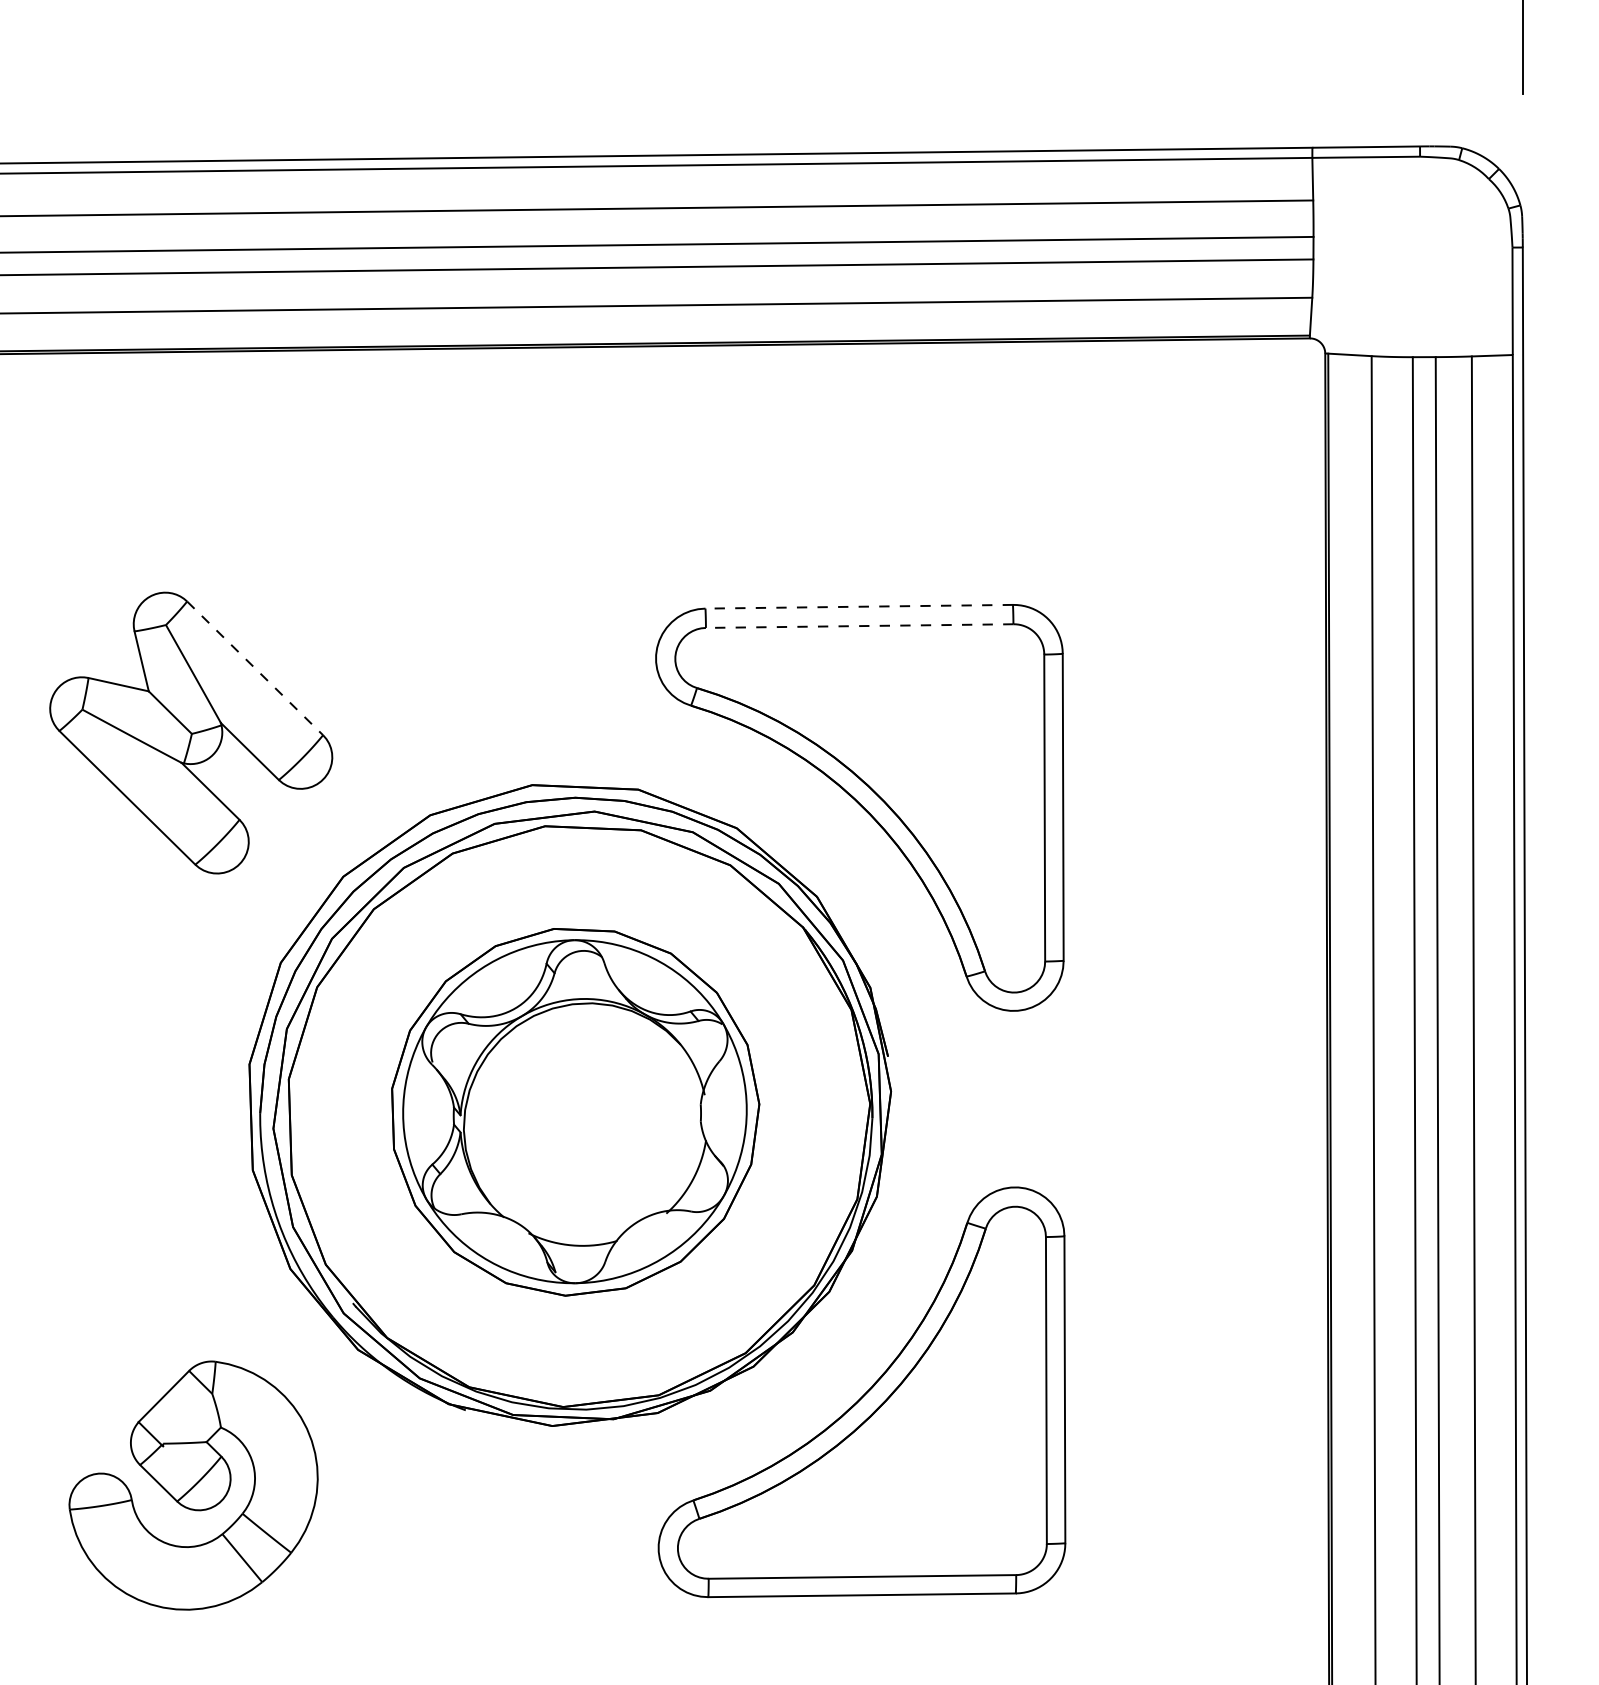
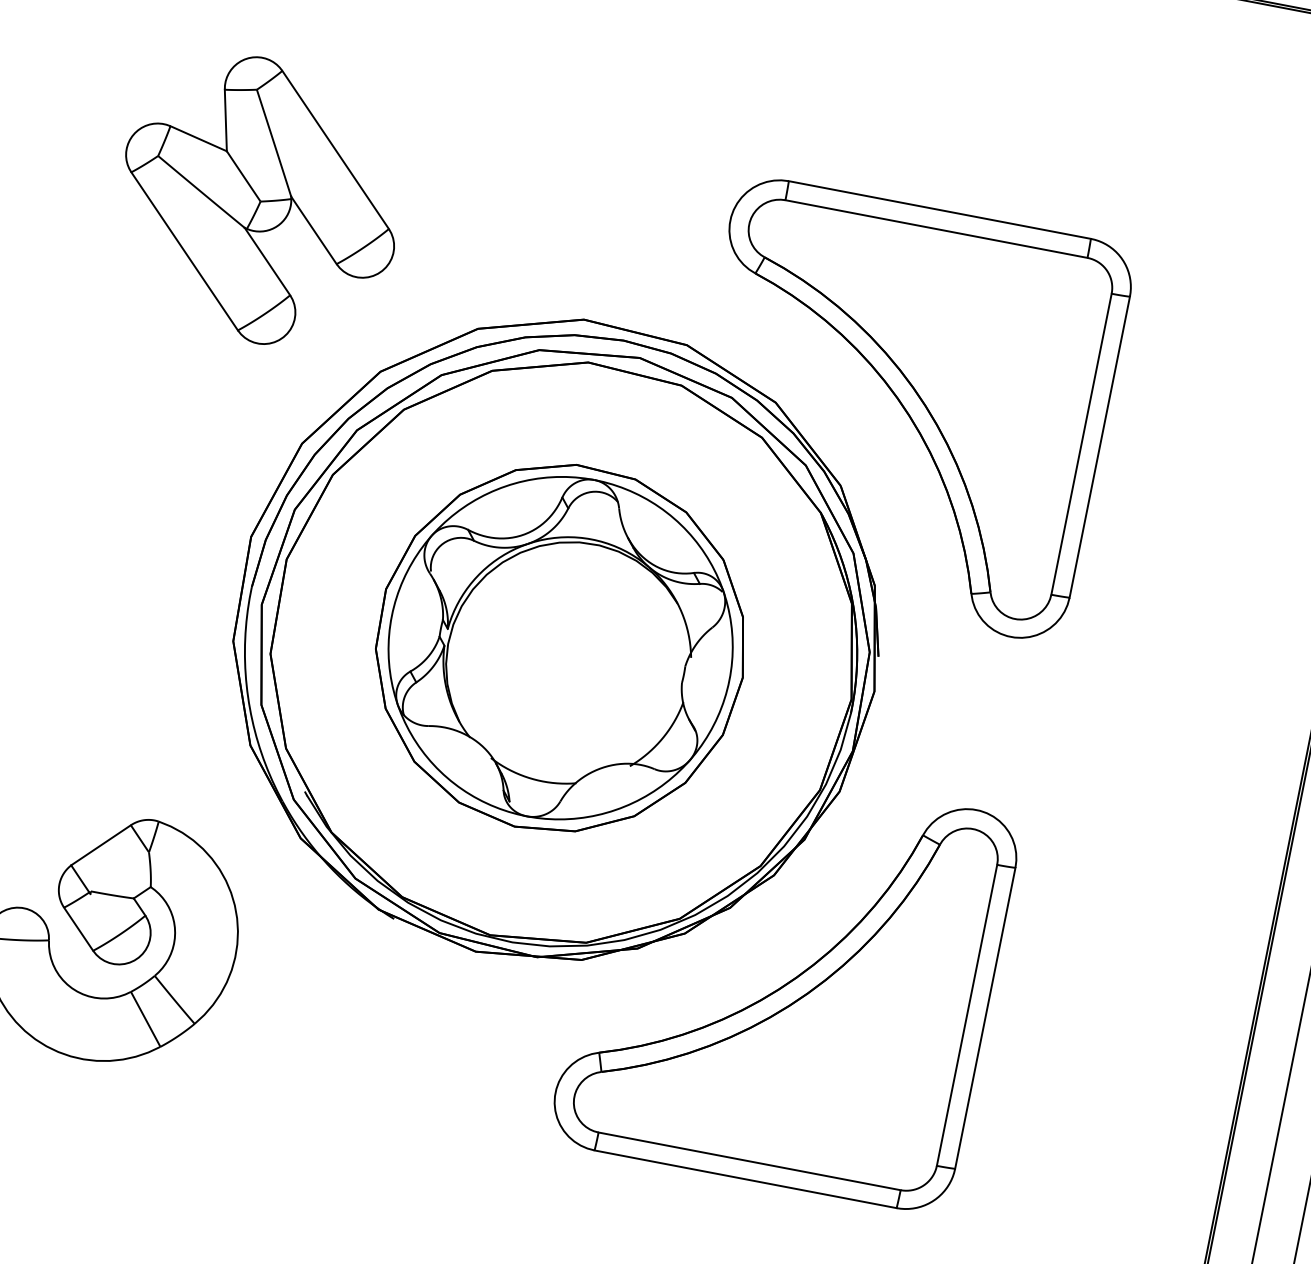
line: (859, 606) -> (940, 209), dashed -> solid
line: (859, 626) -> (936, 229), dashed -> solid
line: (255, 668) -> (335, 150), dashed -> solid

